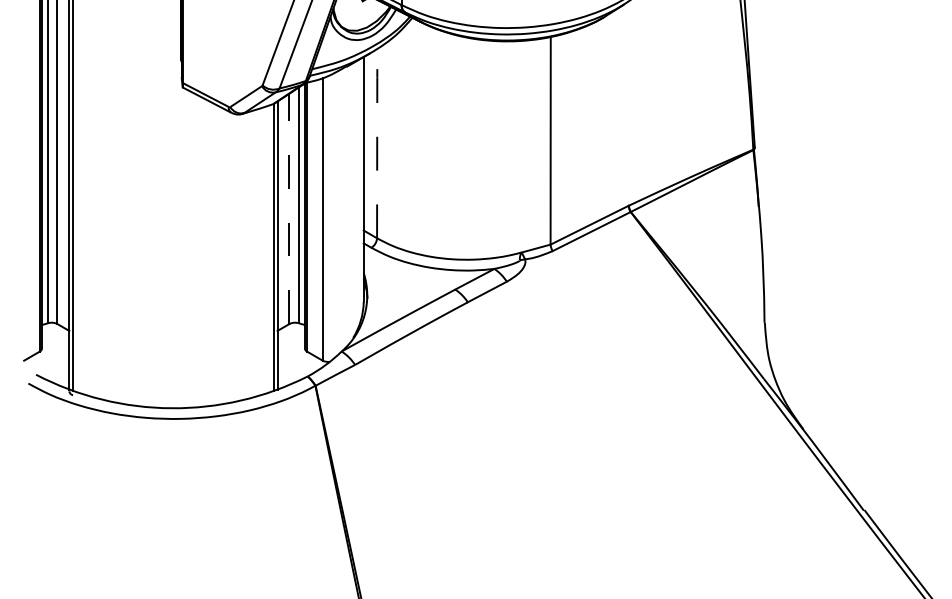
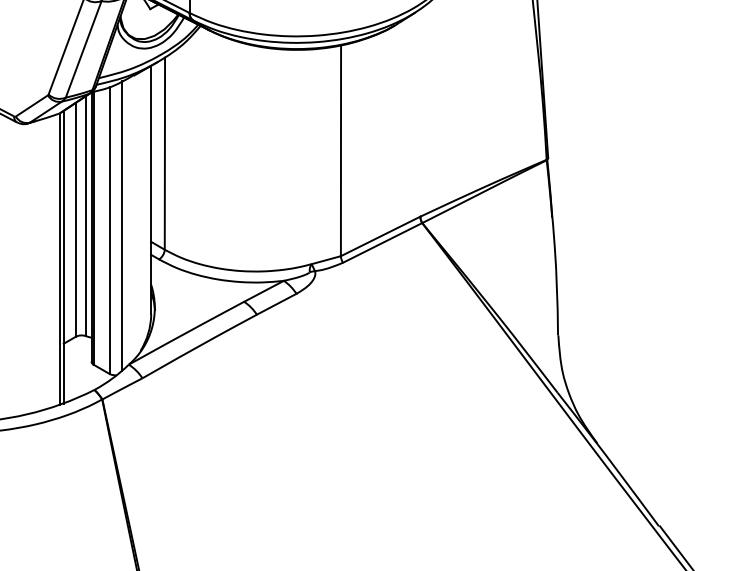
line: (377, 142) -> (165, 152), dashed -> solid
line: (289, 208) -> (75, 219), dashed -> solid
line: (335, 214) -> (122, 225), added

